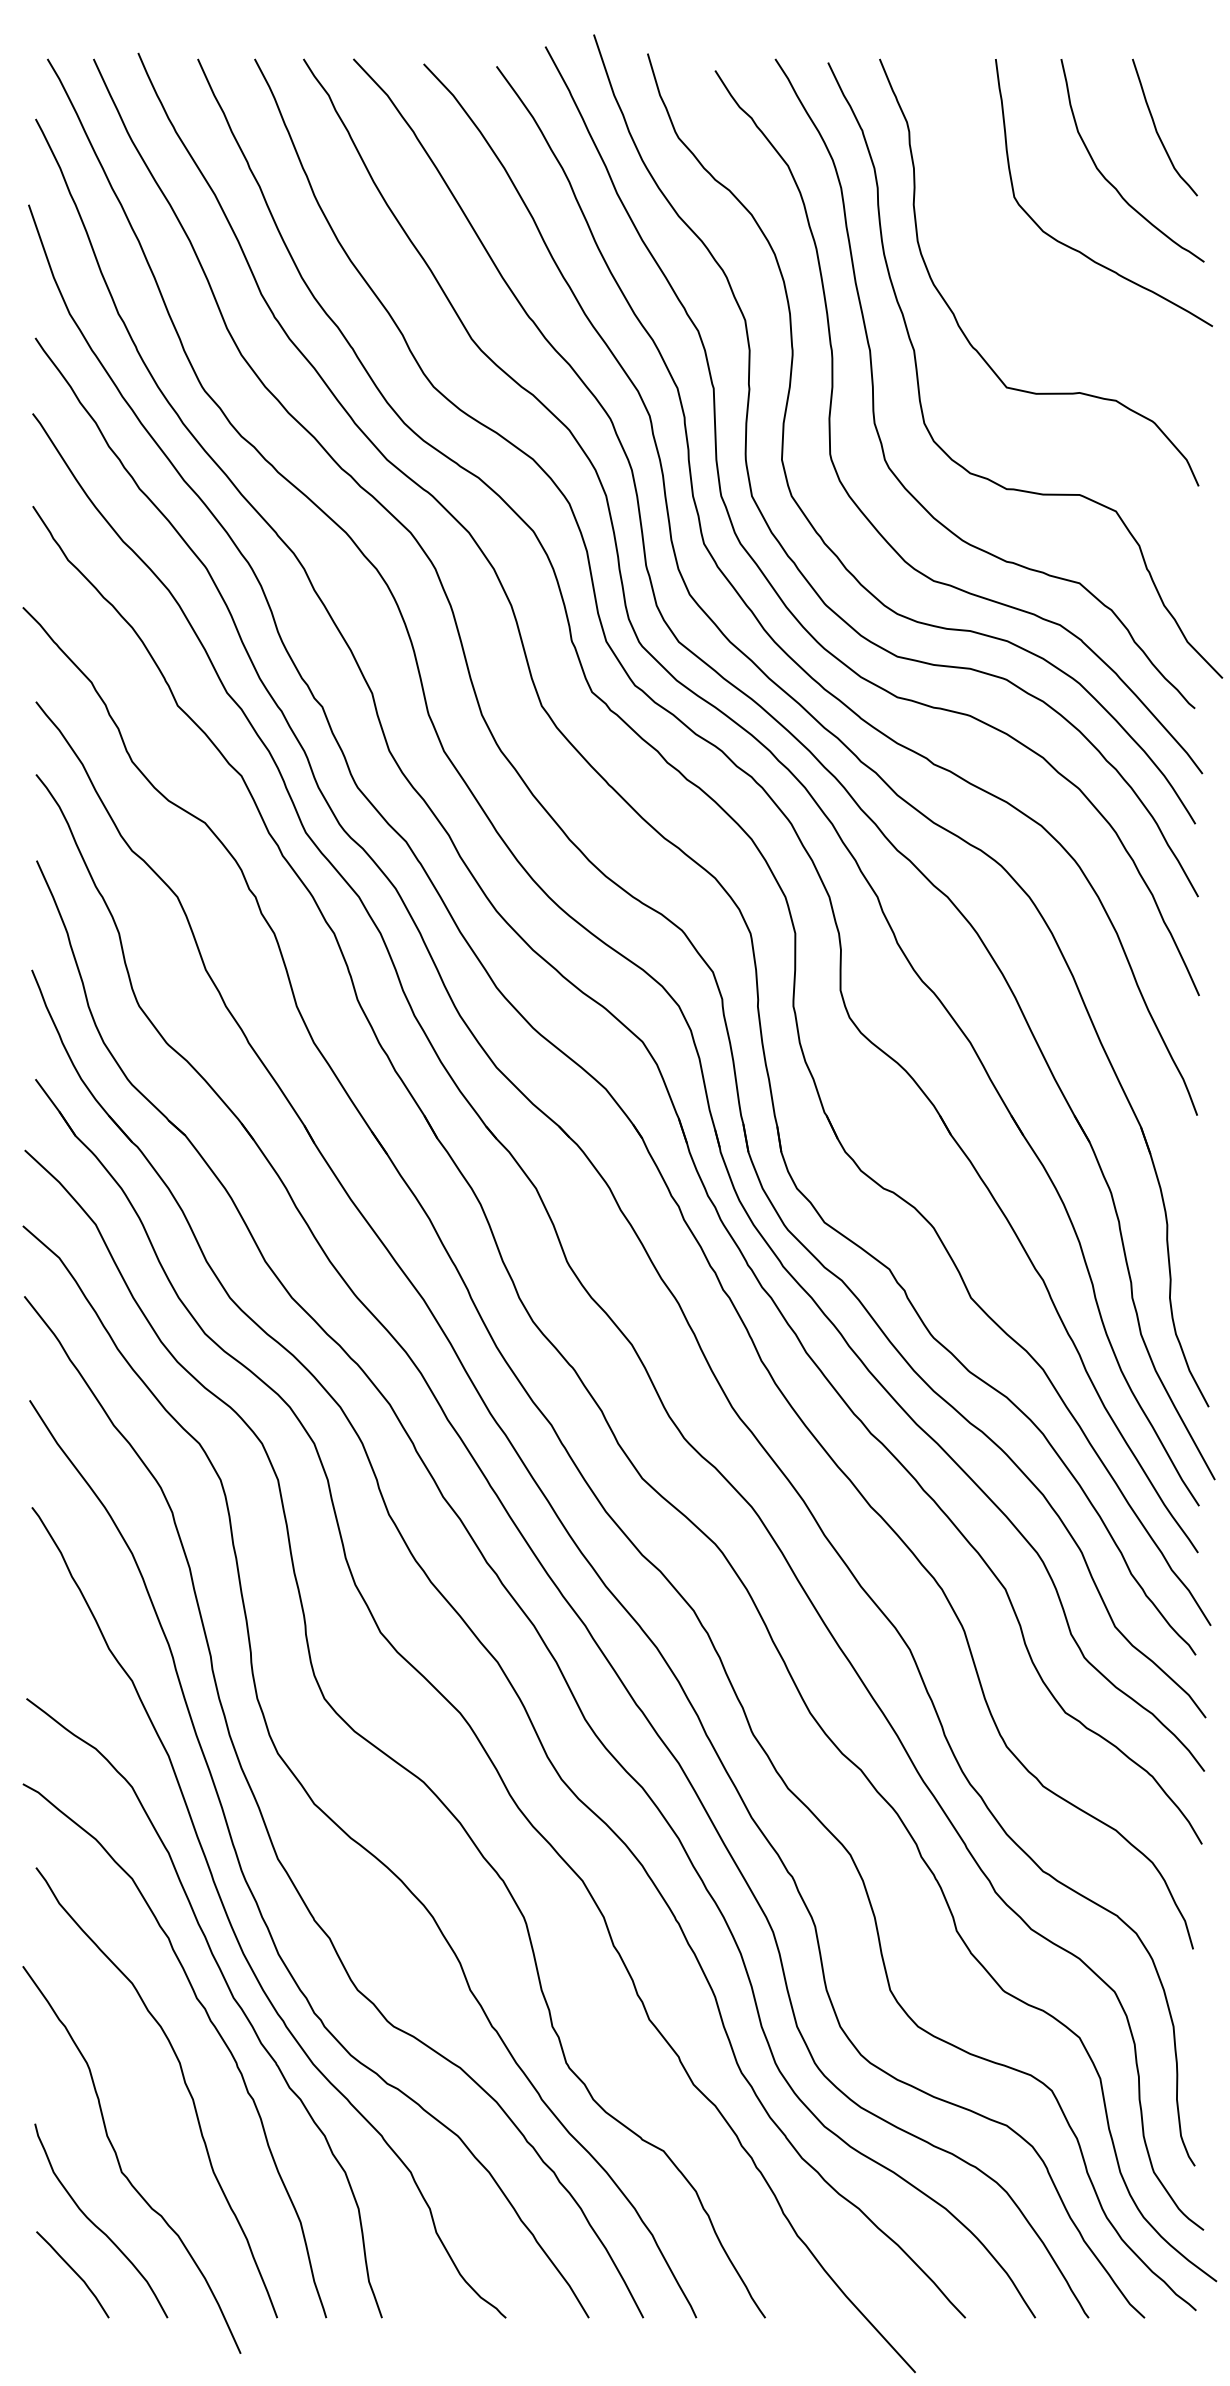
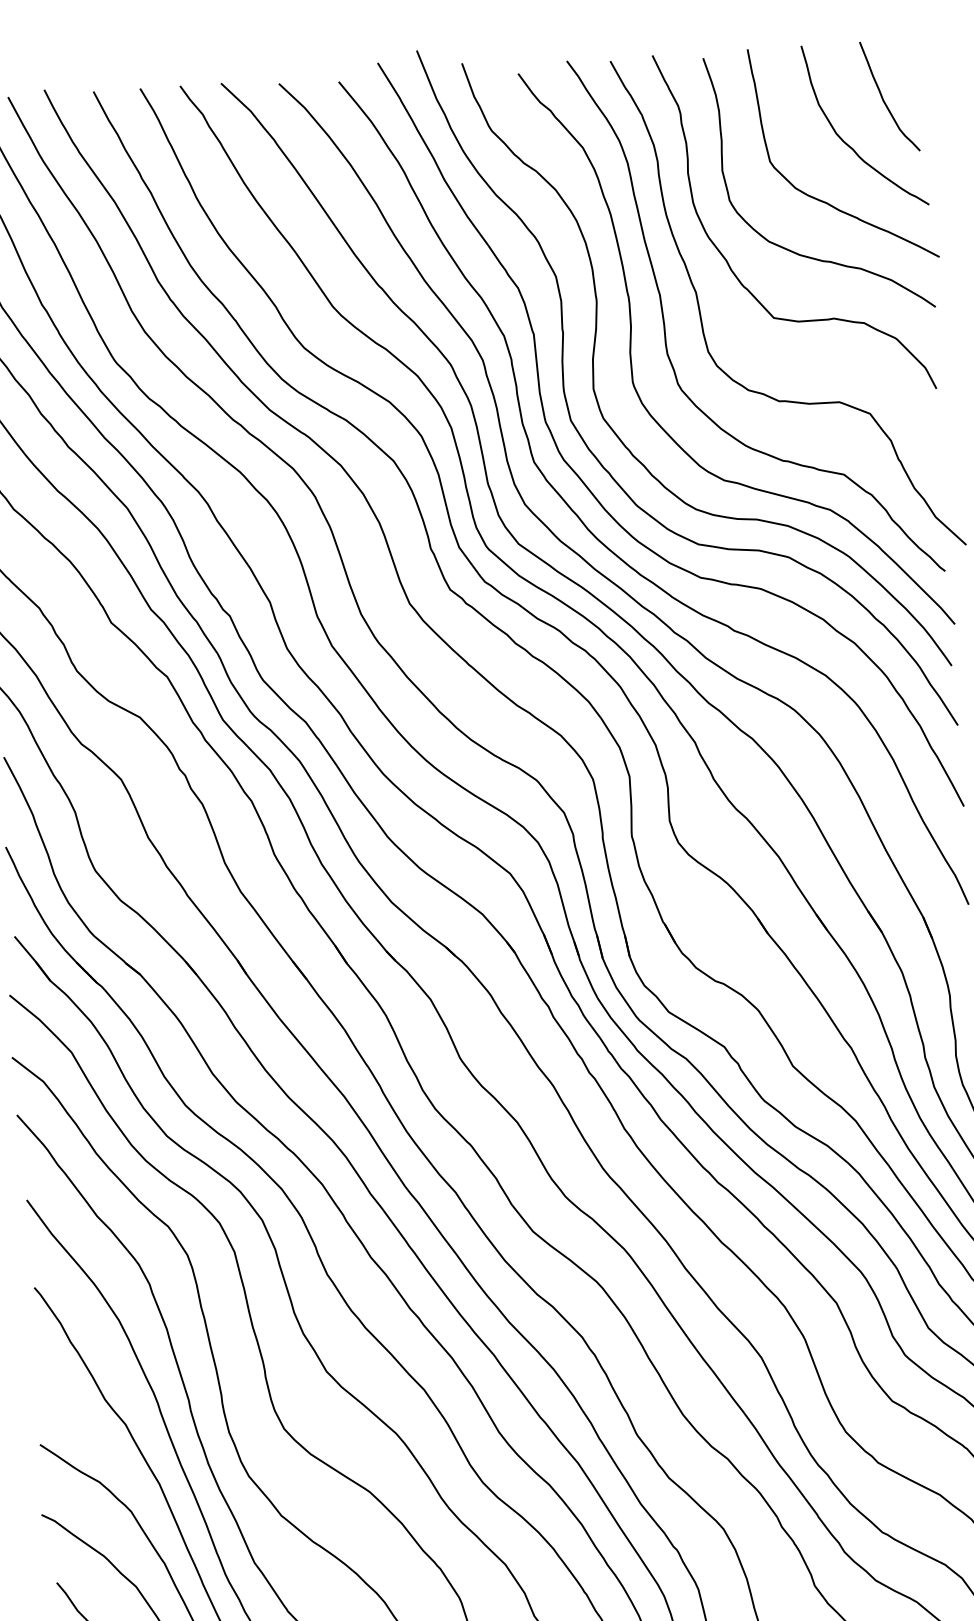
curve: (1025, 302) -> (784, 247), added

